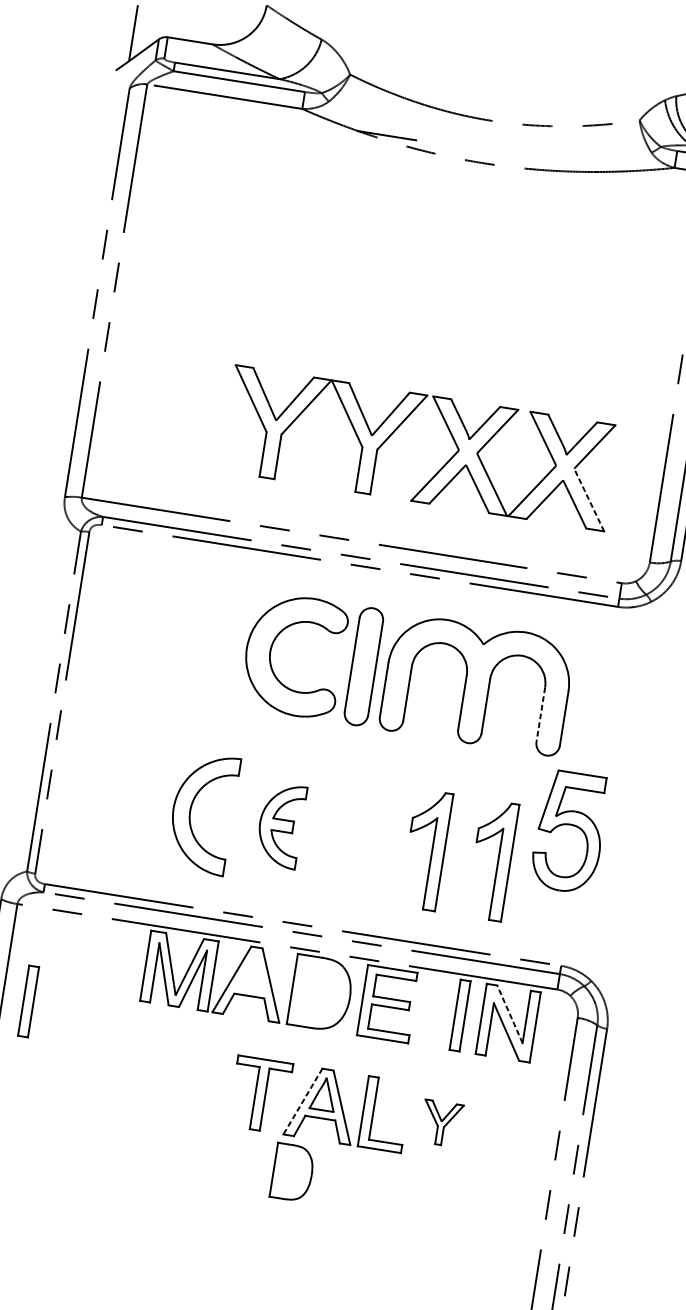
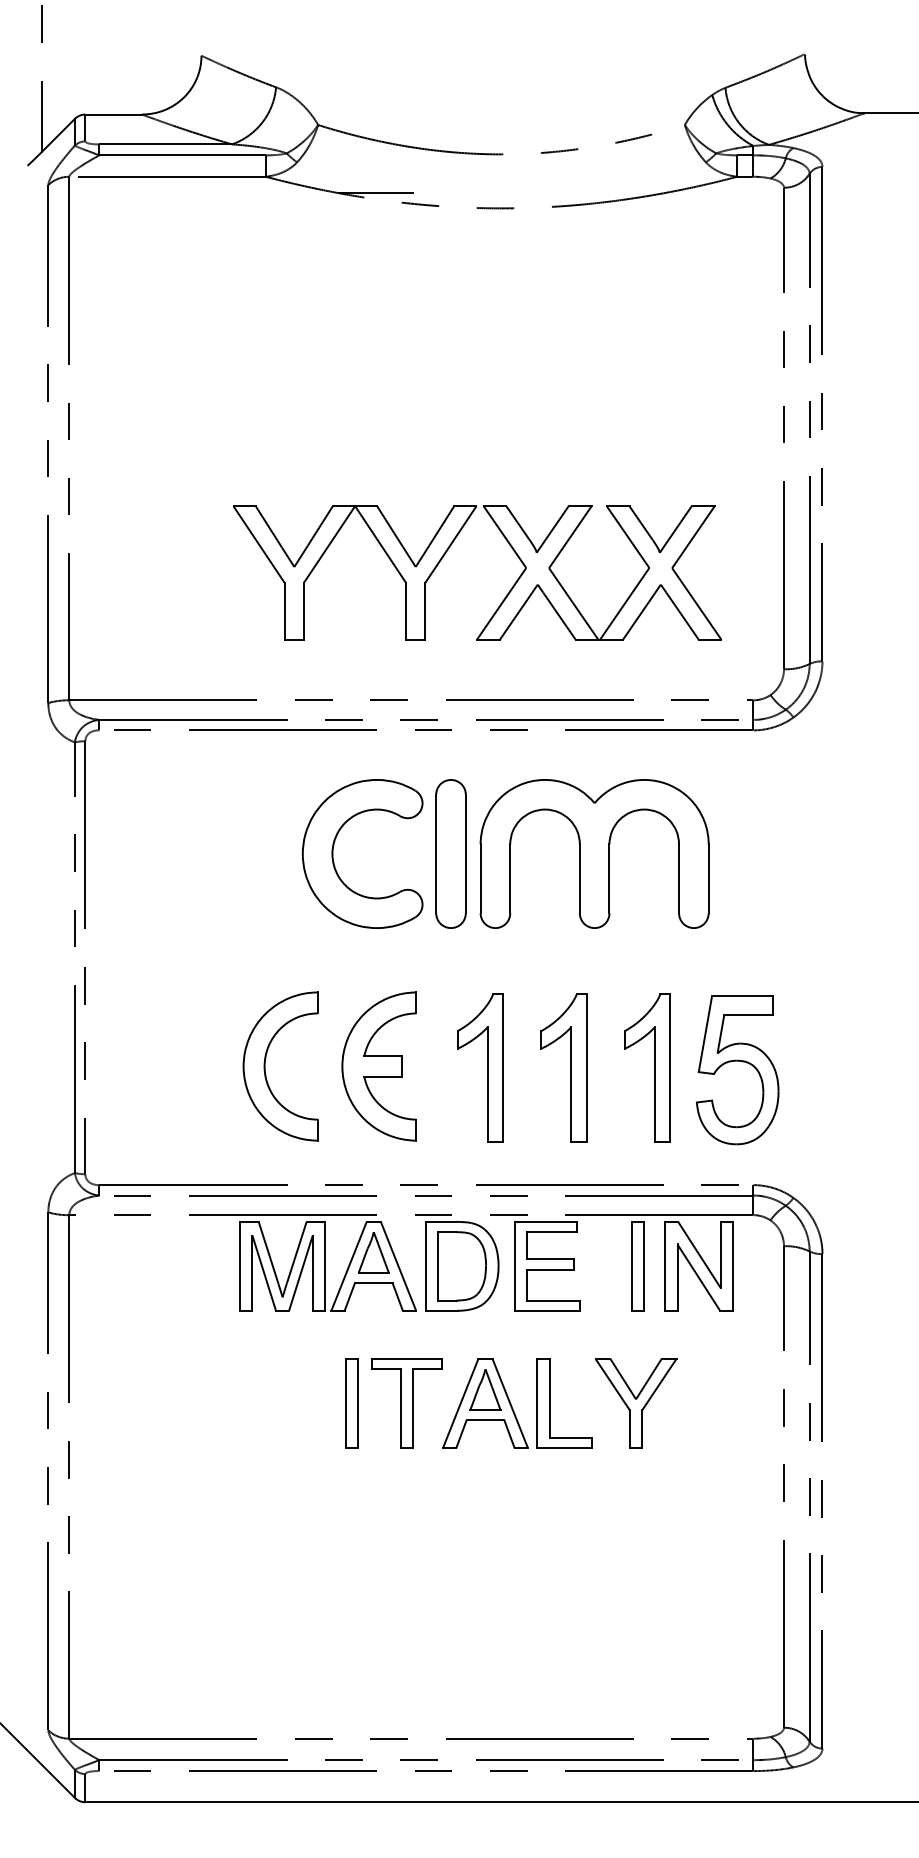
line: (588, 500) -> (696, 604), dashed -> solid
line: (541, 715) -> (679, 879), dashed -> solid
part: (280, 825) -> (378, 1066), size x1.43
part: (570, 825) -> (737, 1061), moved
part: (366, 839) -> (487, 1067), added
part: (252, 971) -> (373, 1252), added
part: (28, 1001) -> (351, 1403), moved
line: (509, 1013) -> (699, 1254), dashed -> solid
line: (302, 1102) -> (460, 1404), dashed -> solid
part: (441, 1123) -> (636, 1403), size x1.67
part: (292, 1172) -> (461, 1266), moved

